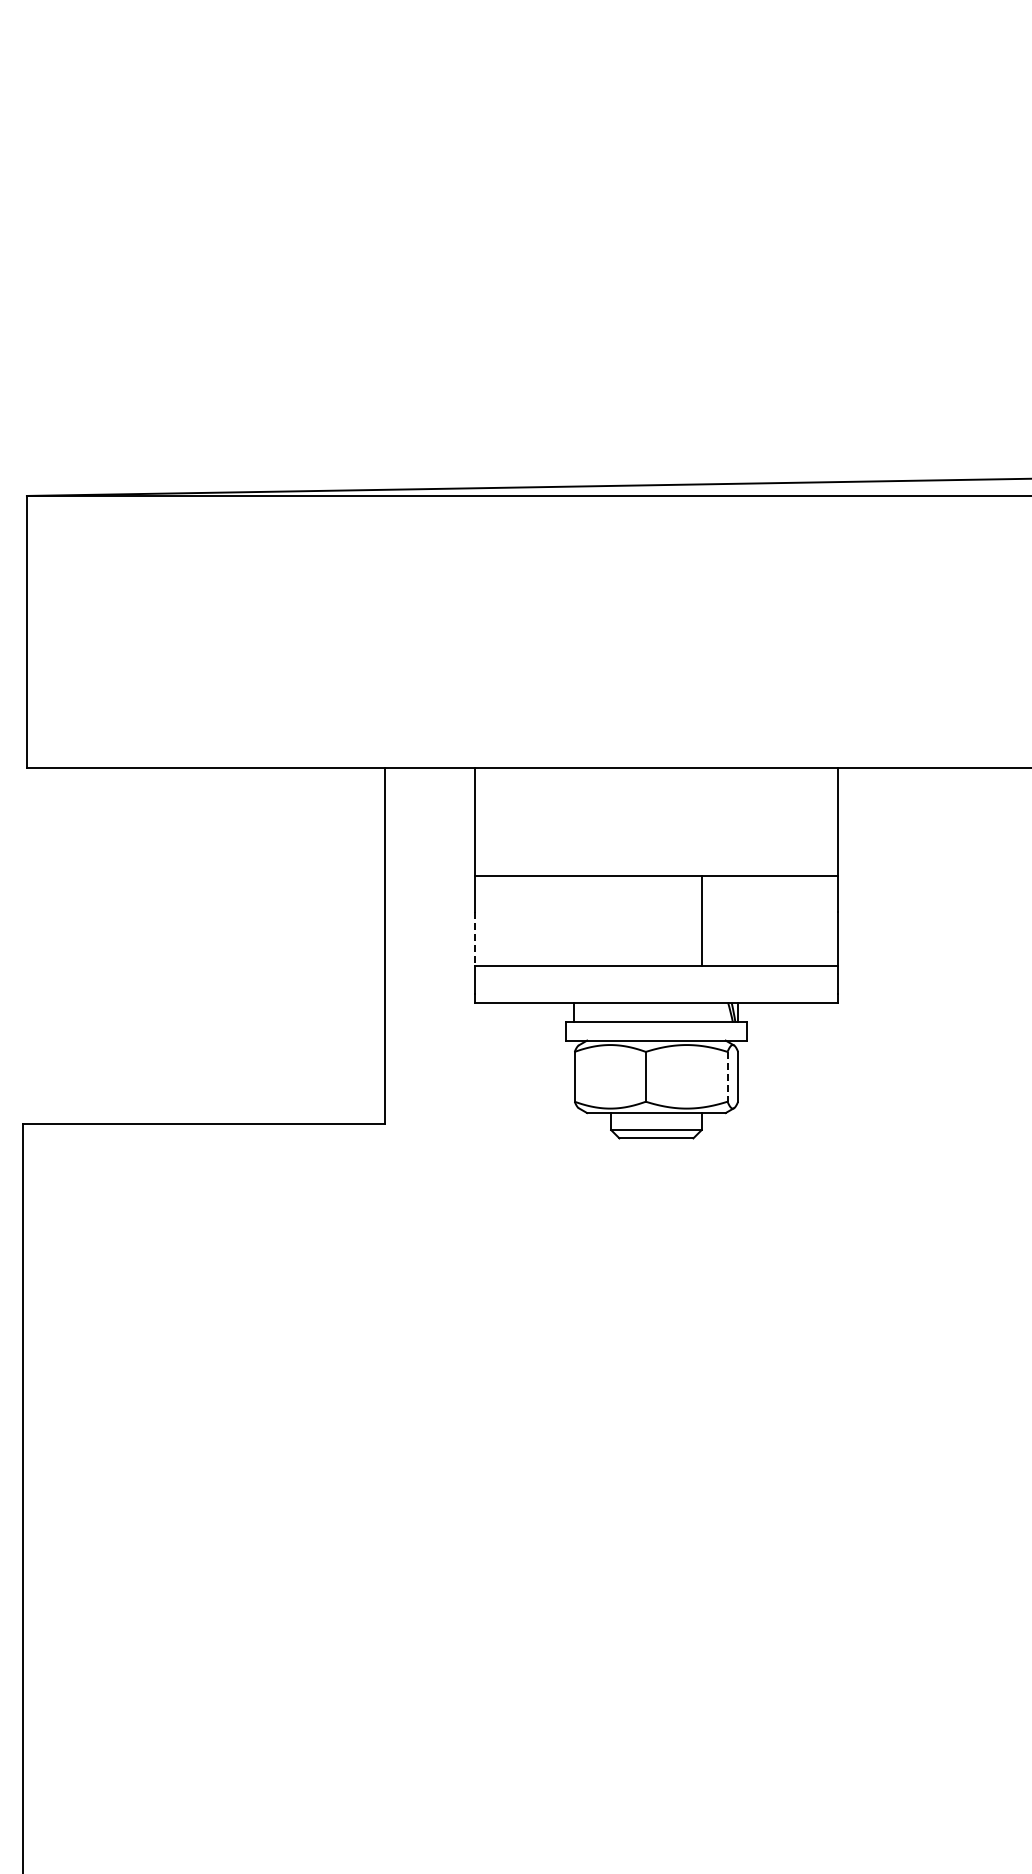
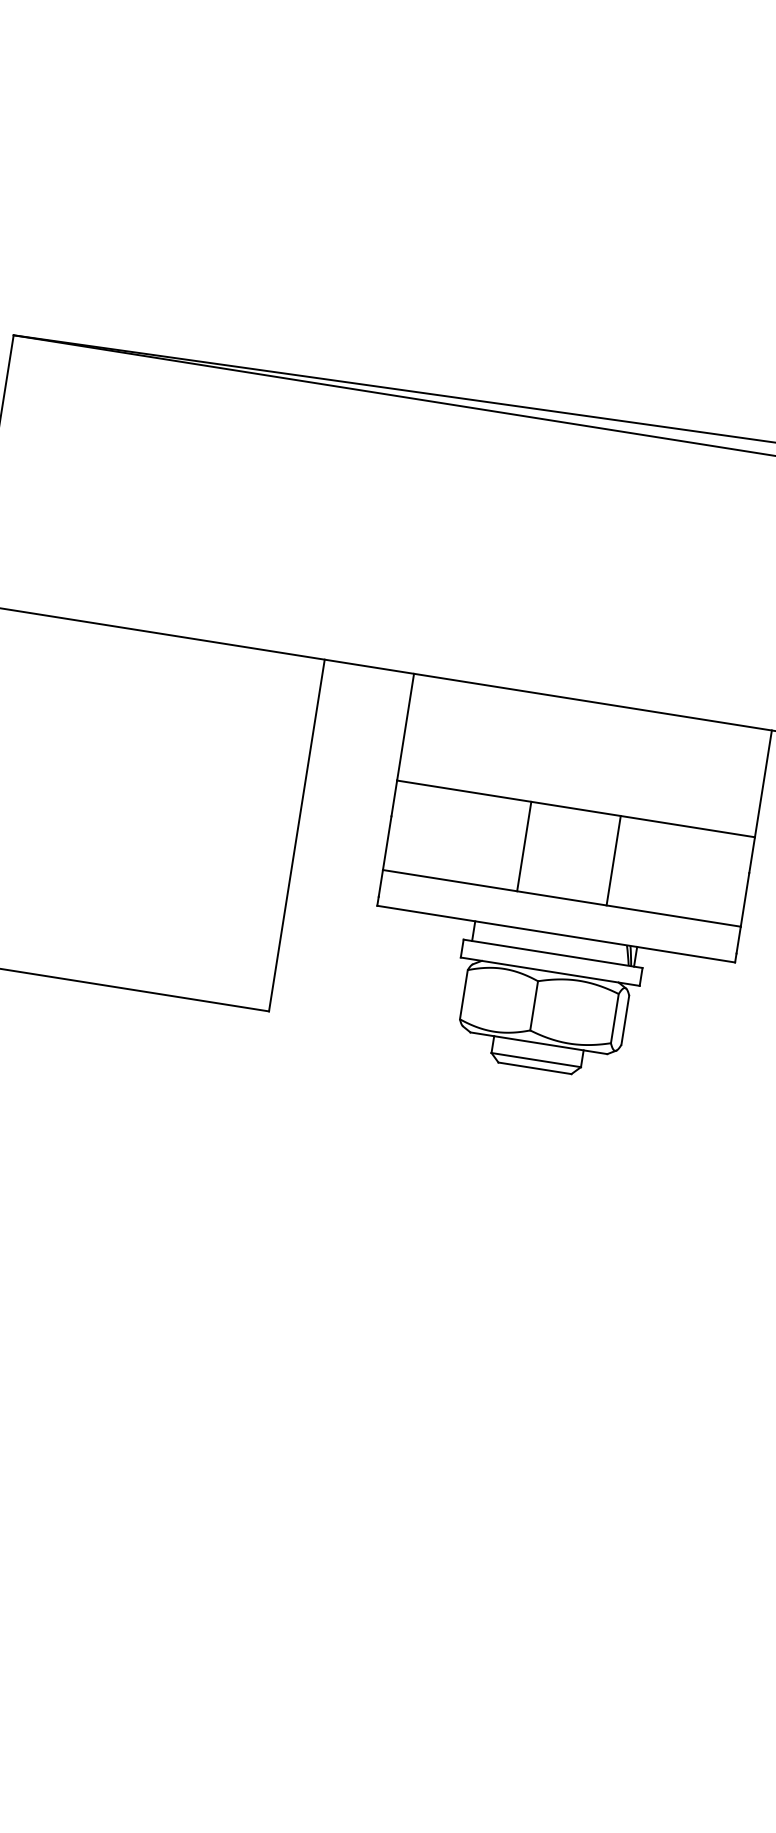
line: (611, 920) -> (524, 846), added
line: (475, 939) -> (387, 843), dashed -> solid
line: (727, 1076) -> (614, 1018), dashed -> solid

